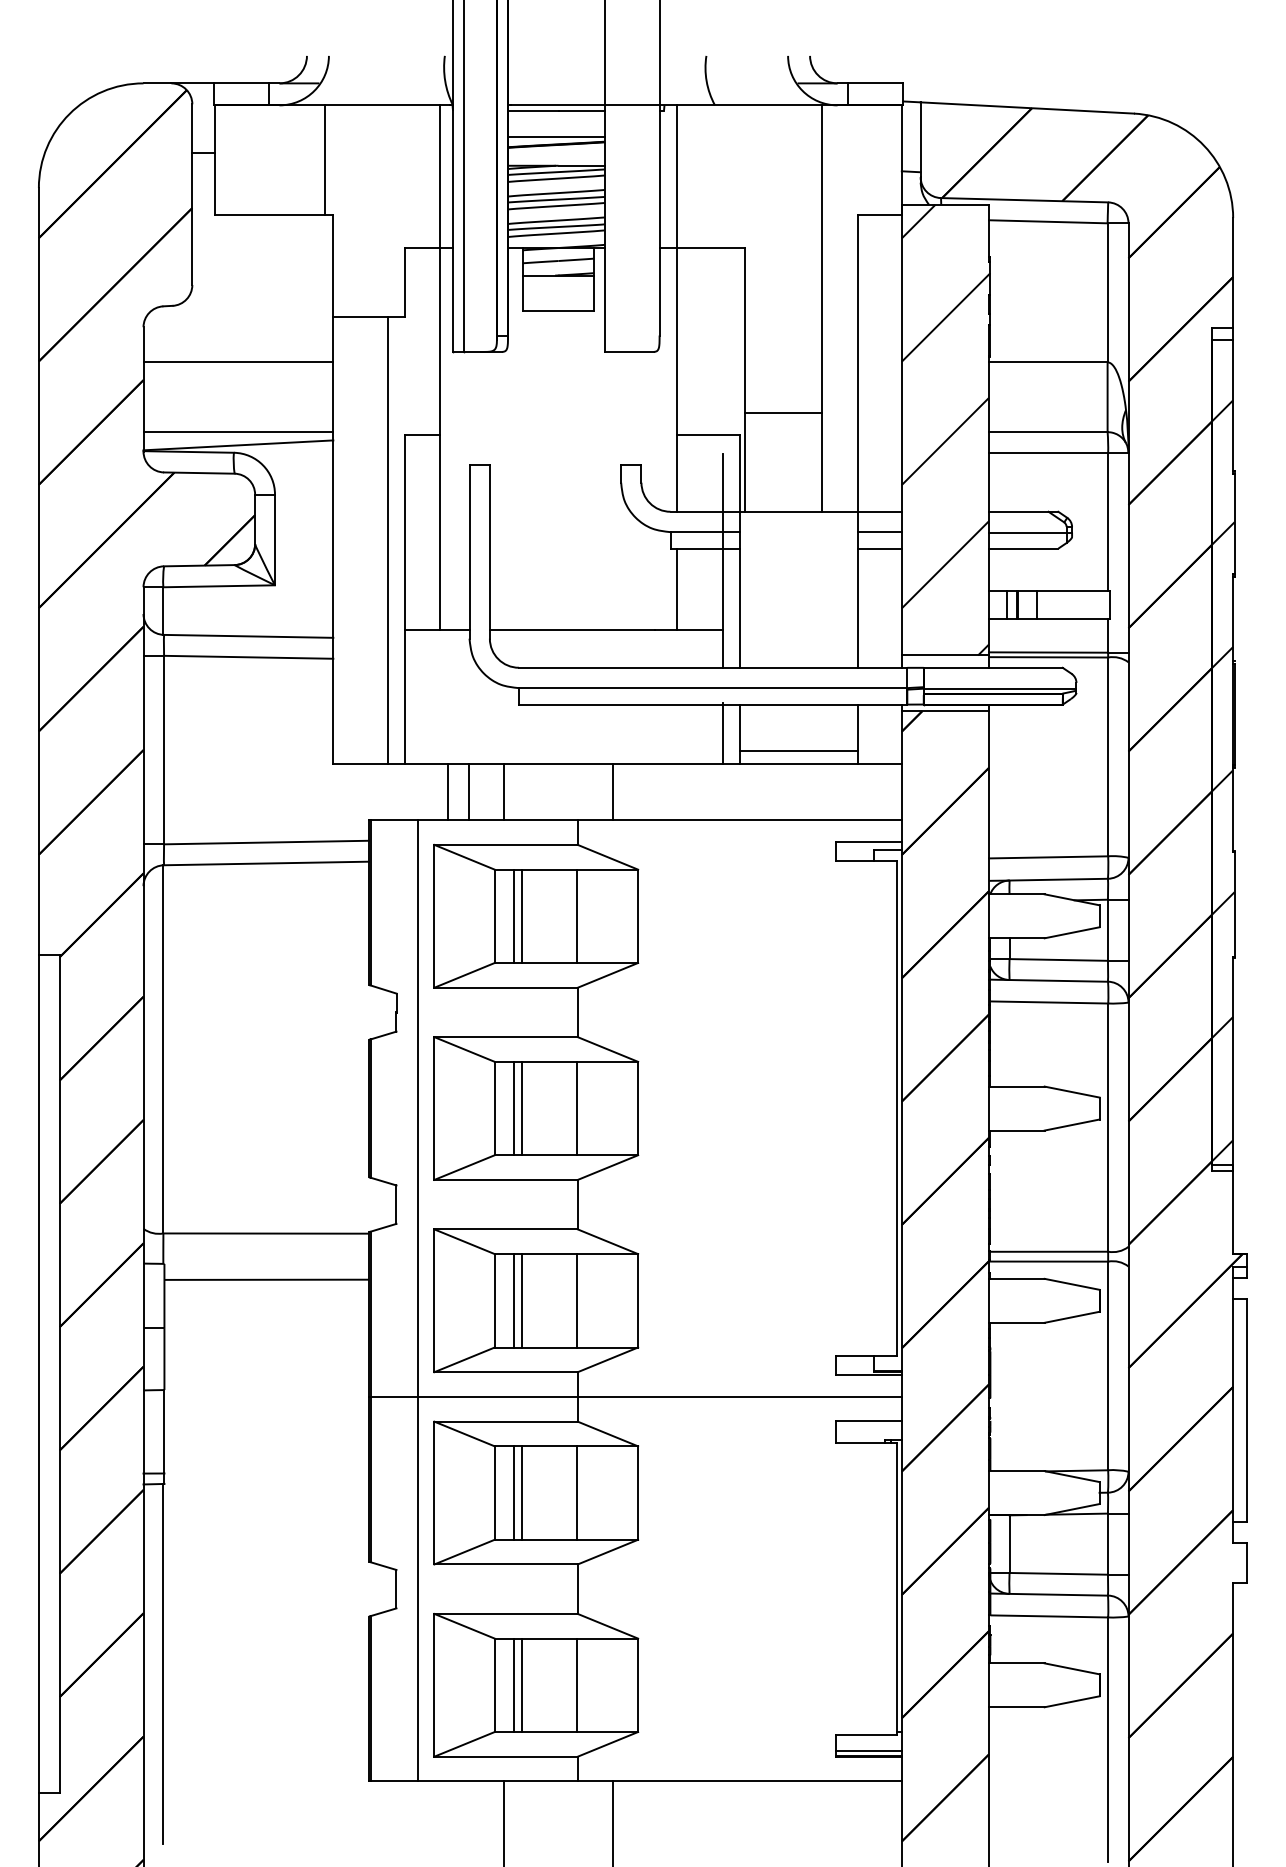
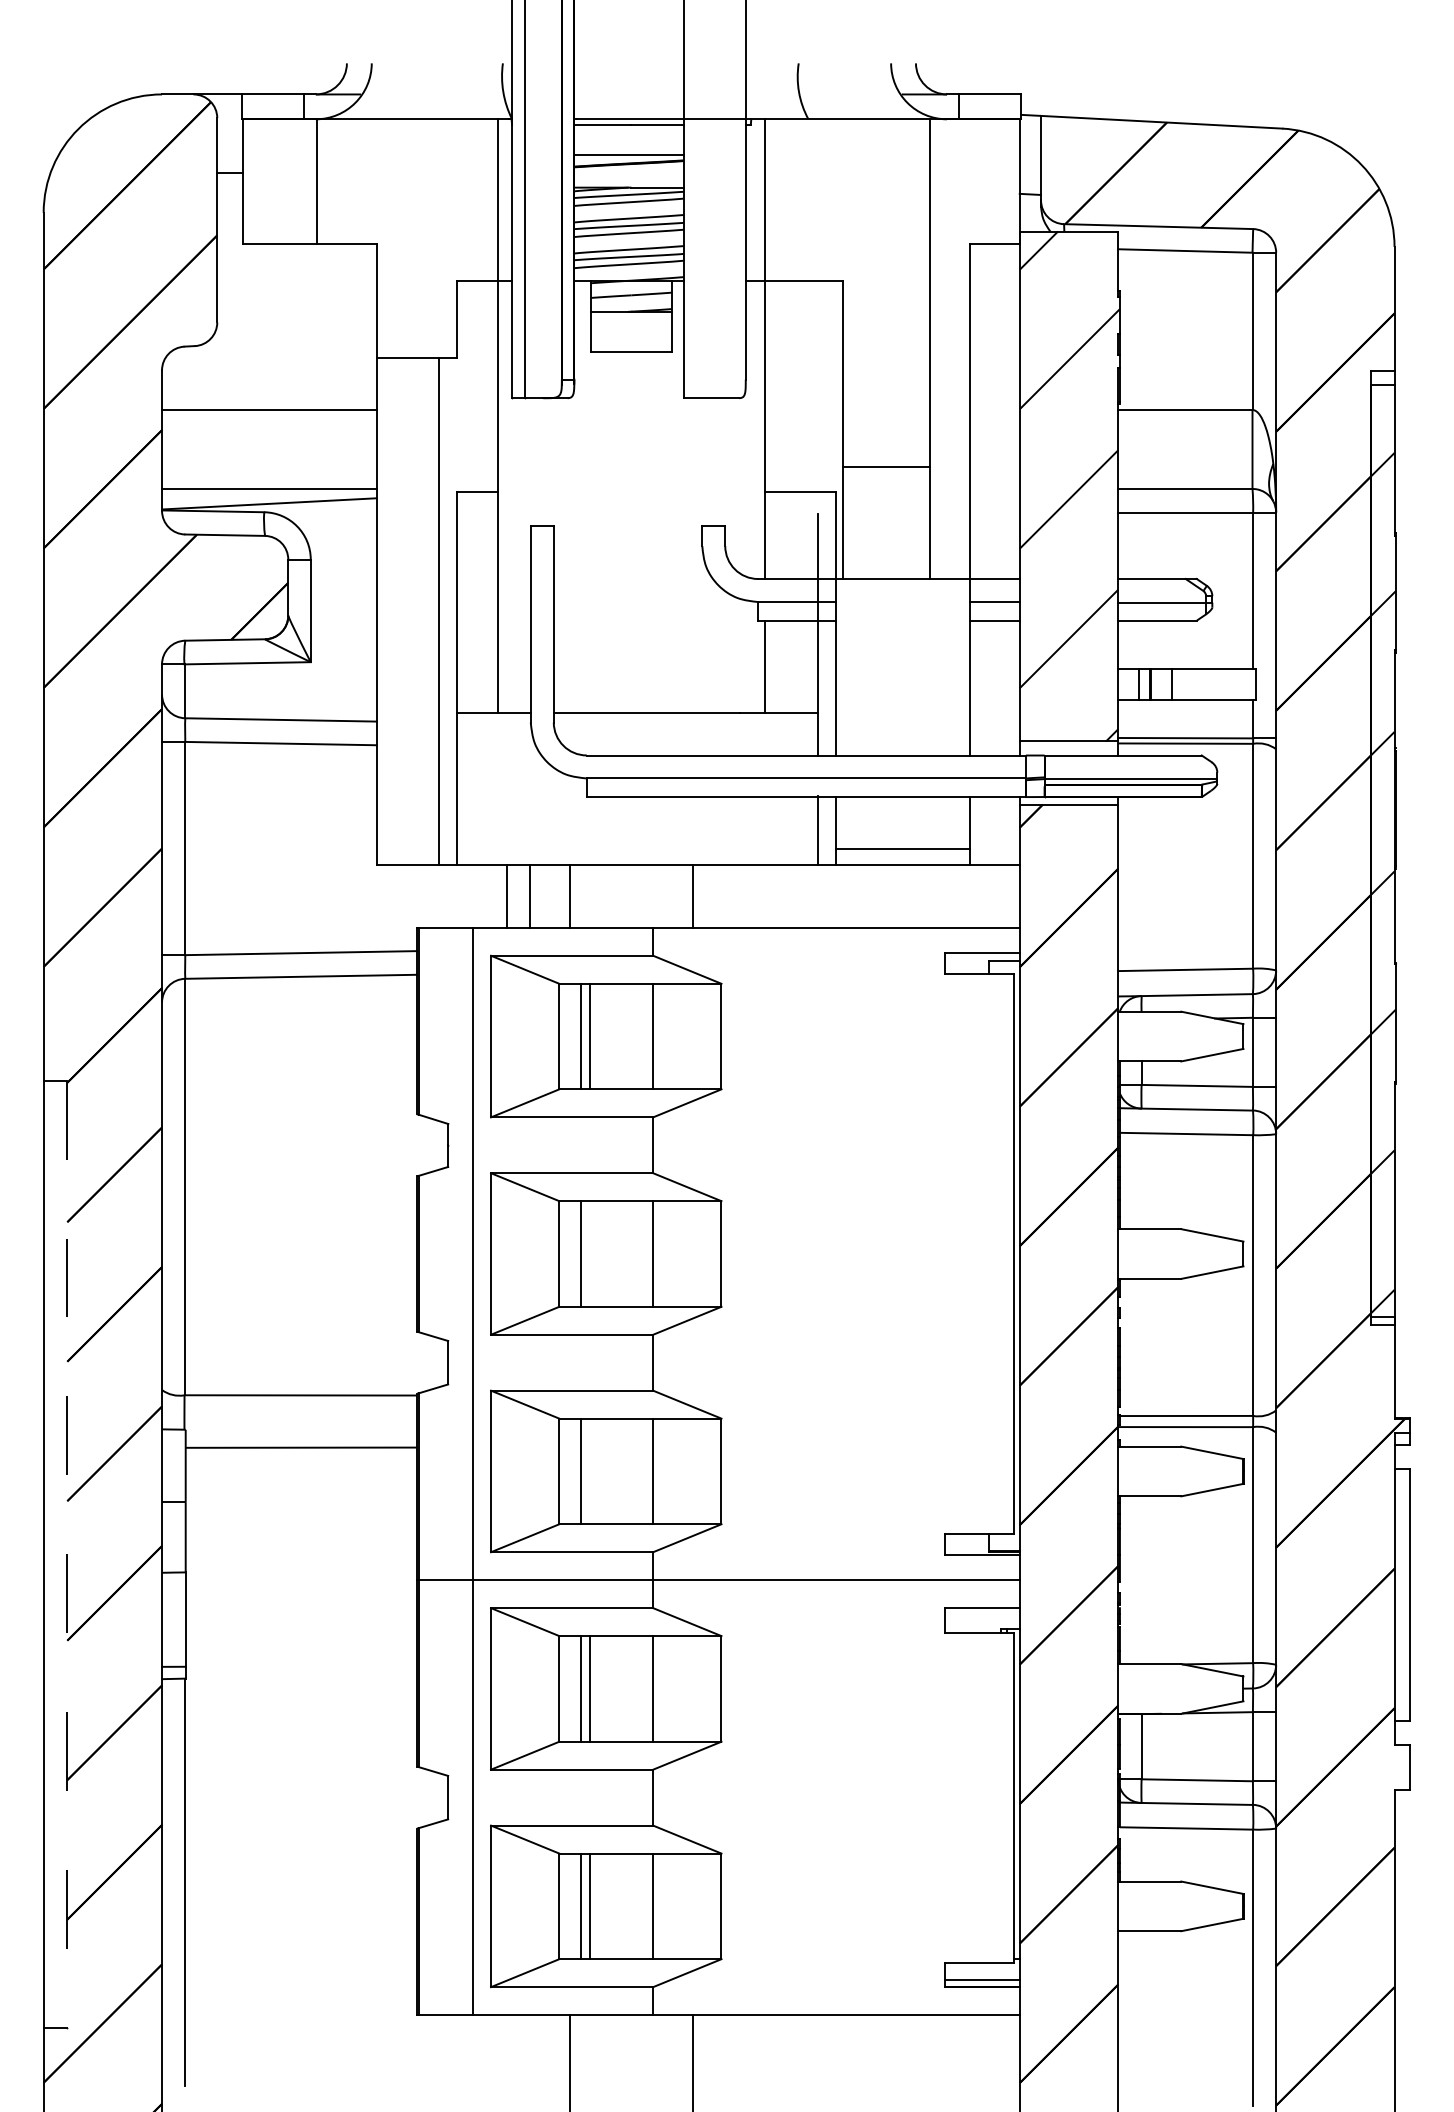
line: (325, 160) -> (317, 181), moved
line: (521, 1108) -> (589, 1253), removed
line: (521, 1300) -> (589, 1471), removed
line: (59, 1374) -> (67, 1554), solid -> dashed

